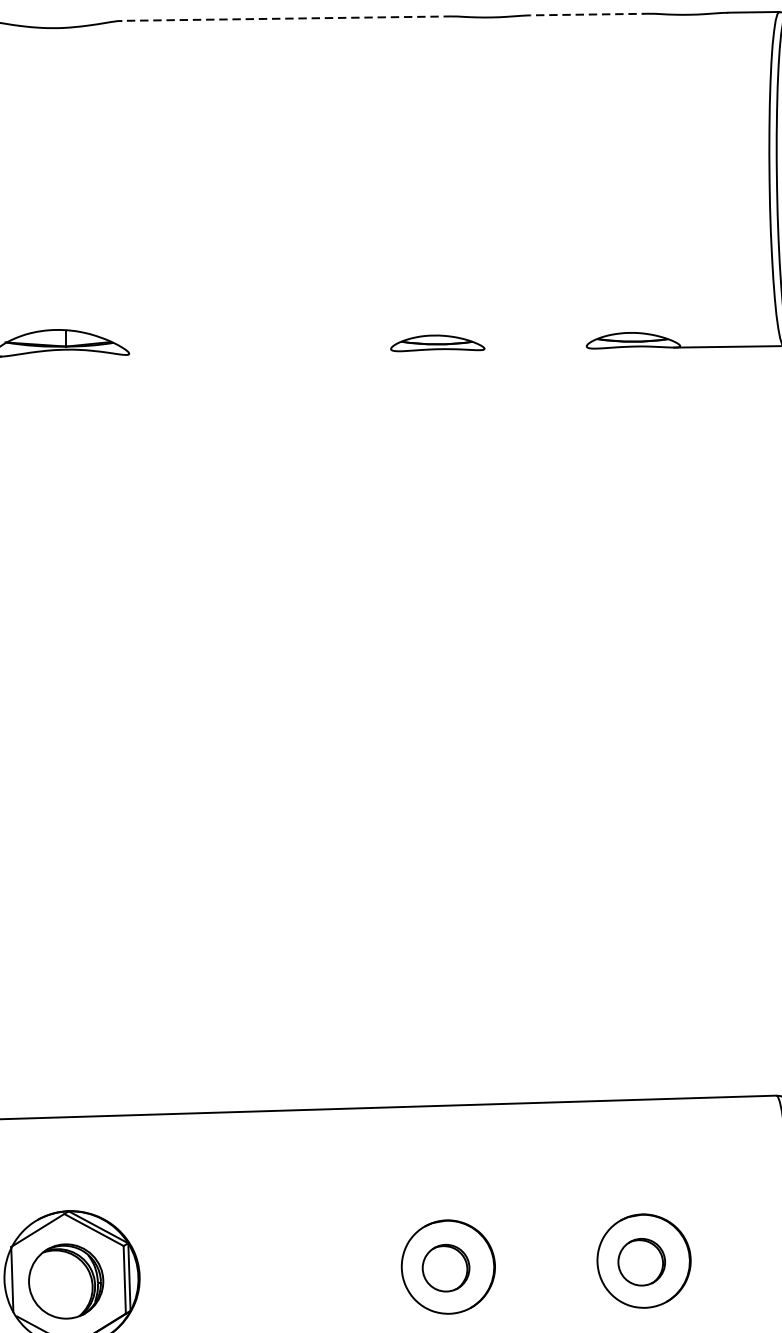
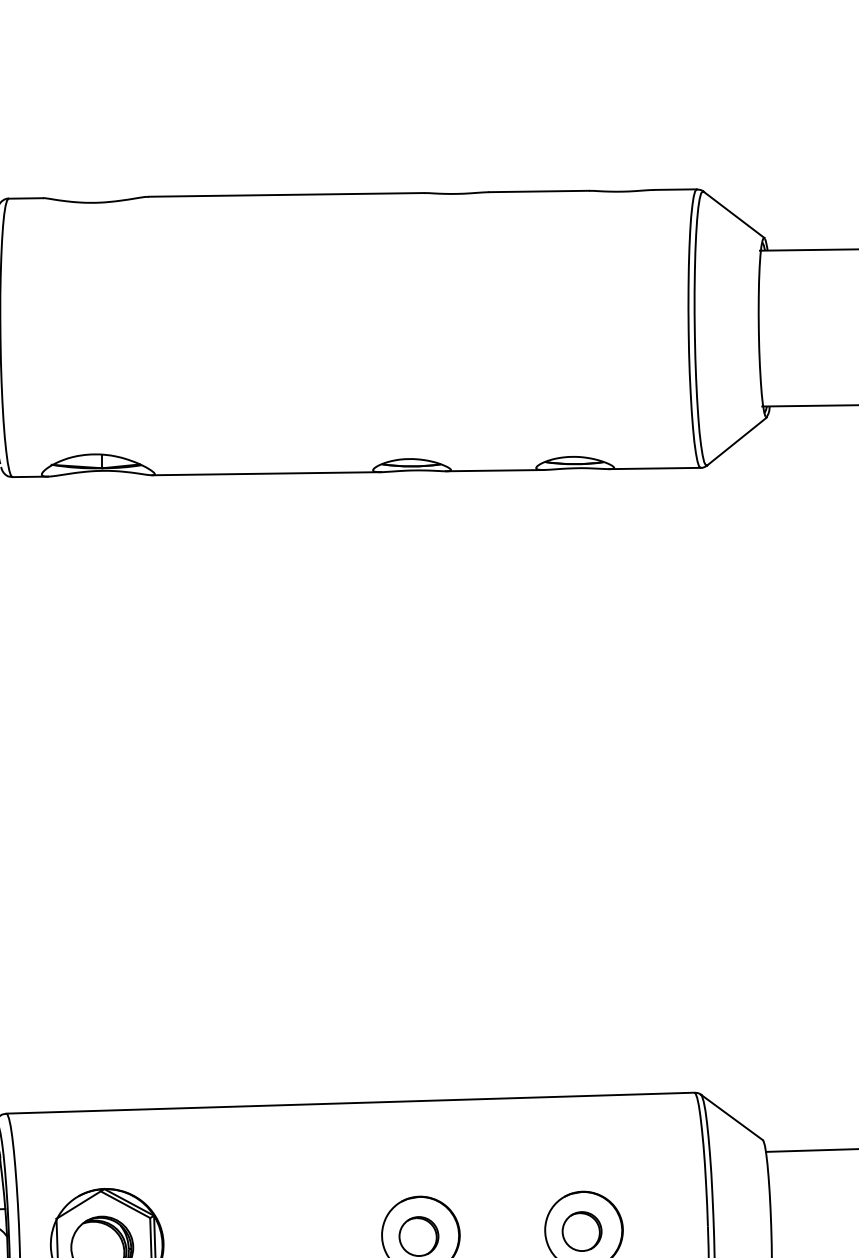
line: (590, 14) -> (539, 191), dashed -> solid
line: (285, 18) -> (285, 194), dashed -> solid
line: (537, 349) -> (495, 470), added
line: (263, 352) -> (266, 473), added

